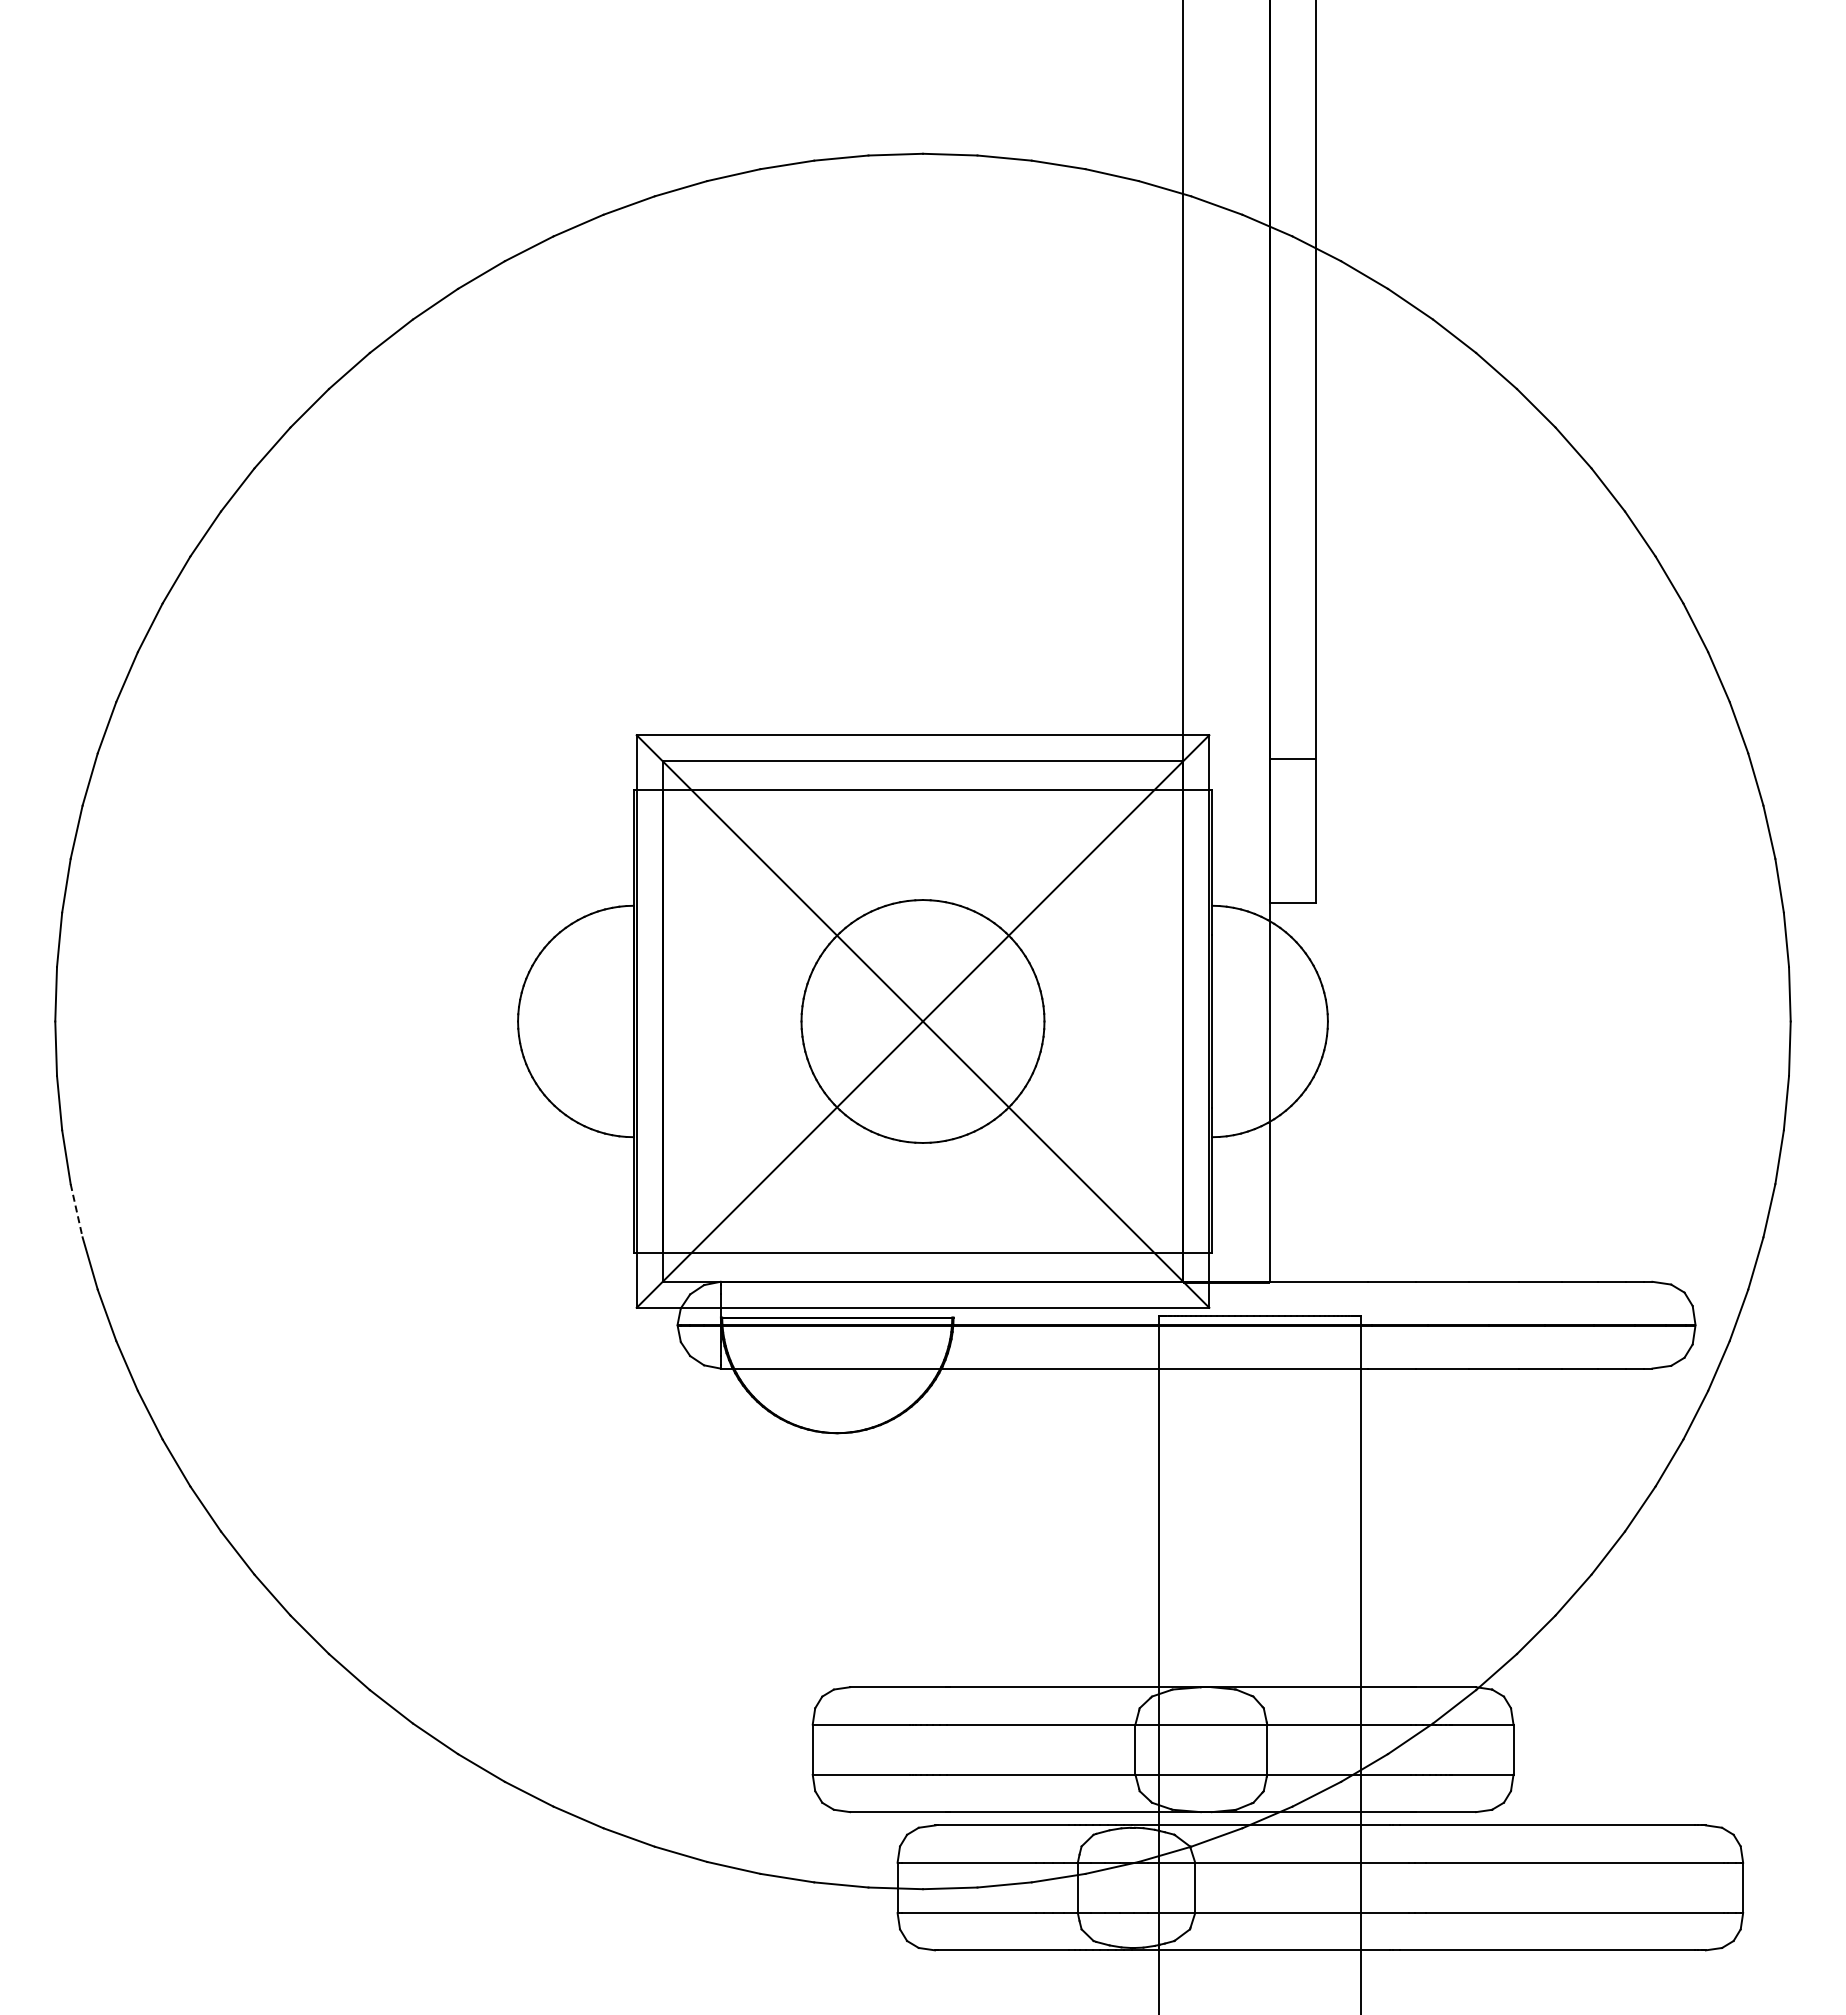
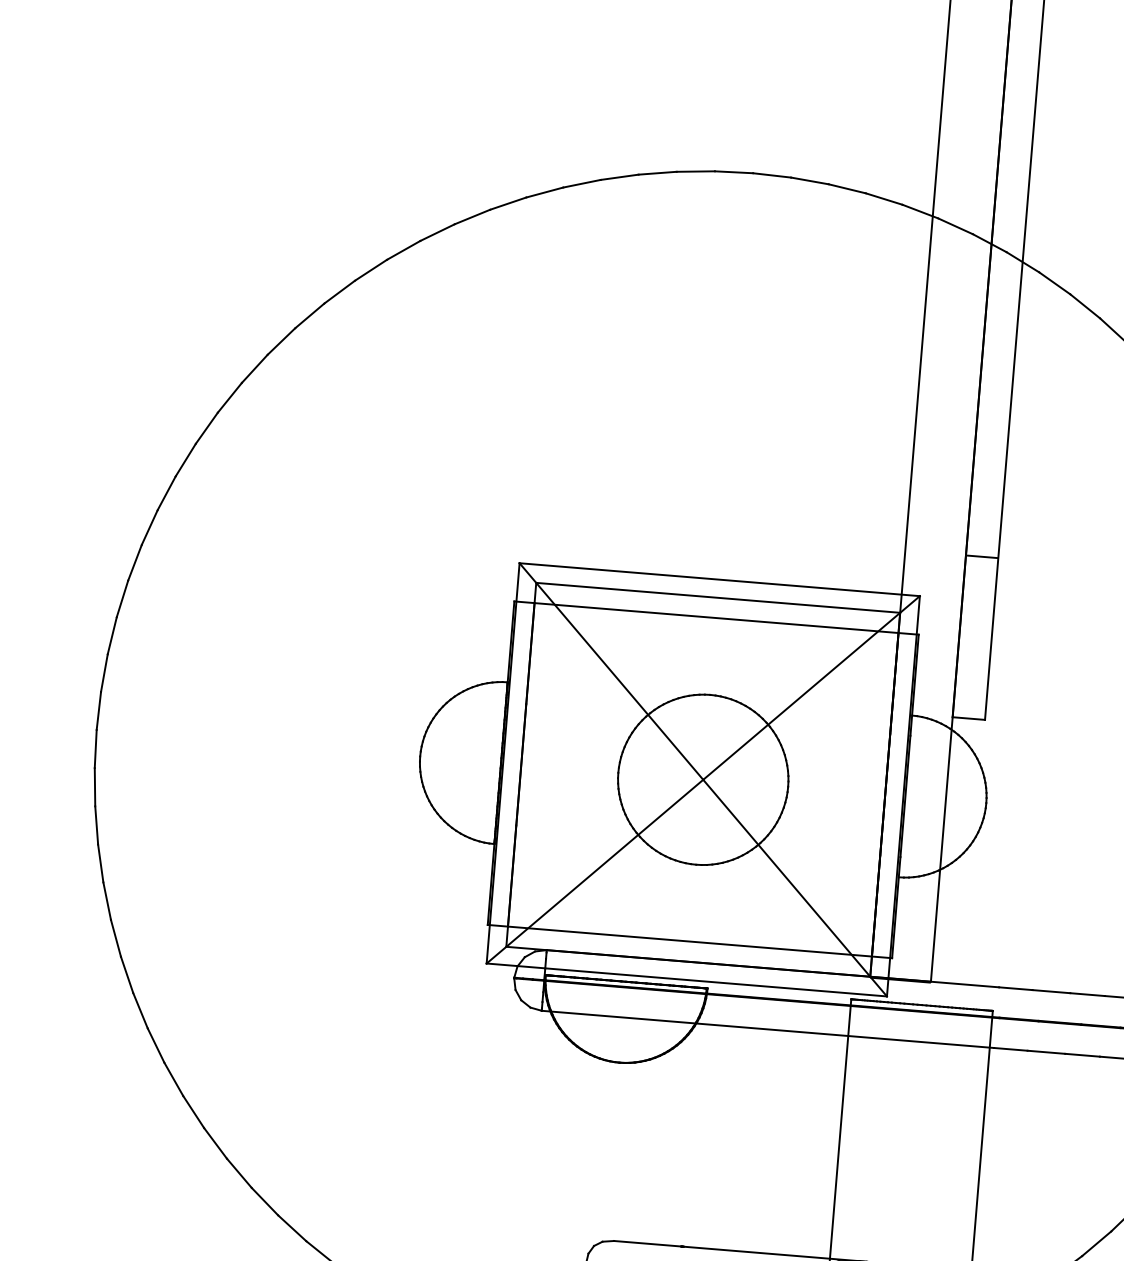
line: (1293, 759) -> (982, 557), moved
line: (76, 1211) -> (100, 863), dashed -> solid

